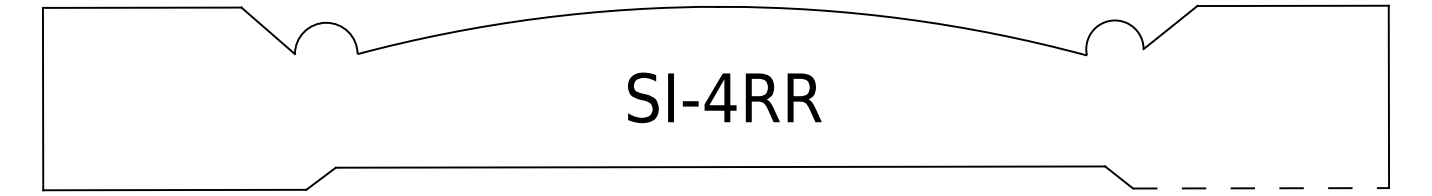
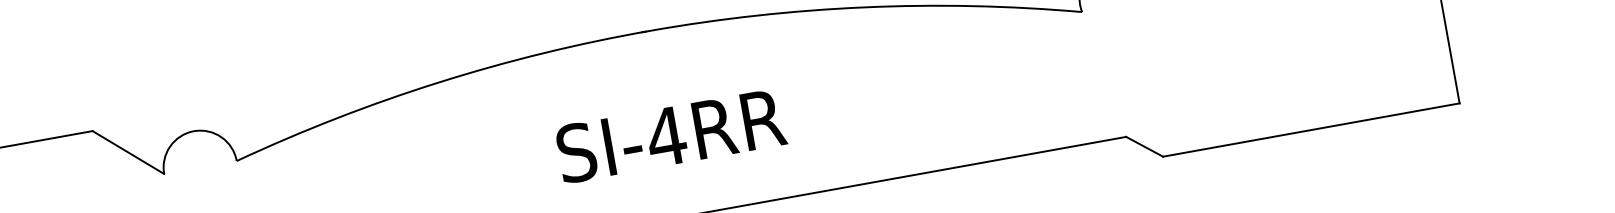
line: (1261, 188) -> (1311, 130), dashed -> solid

